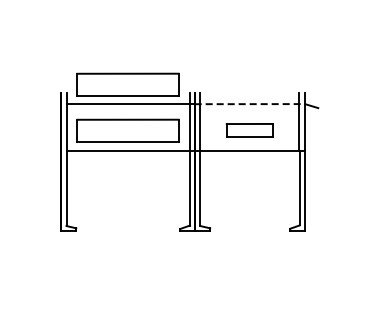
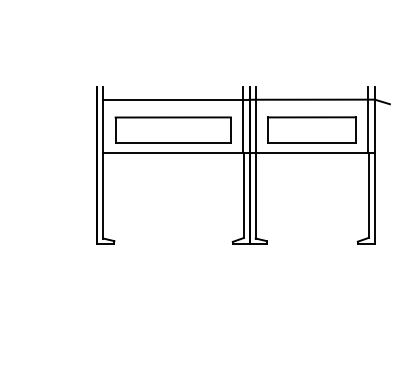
part: (127, 84) -> (172, 77), removed
line: (250, 104) -> (312, 100), dashed -> solid
part: (249, 130) -> (311, 129), size x1.67

